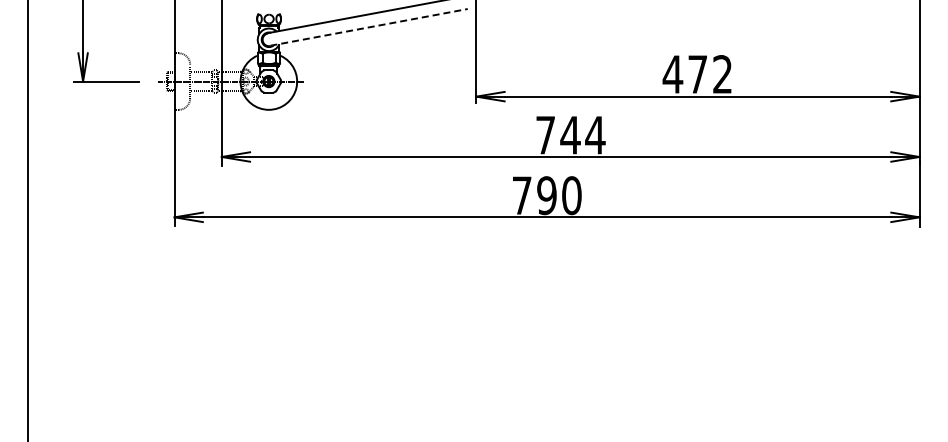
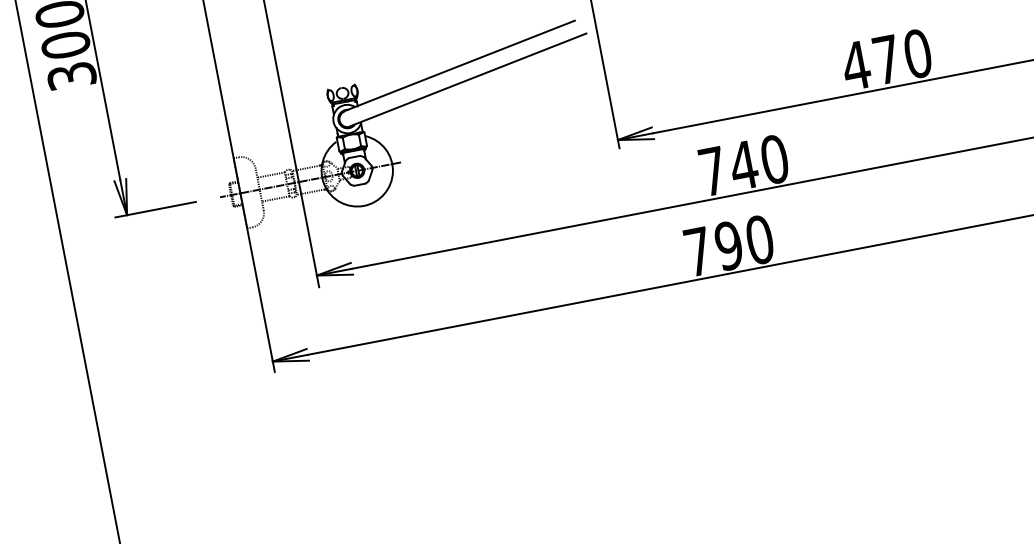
line: (369, 27) -> (469, 79), dashed -> solid
text: (722, 74) -> (917, 53), 472 -> 470
text: (595, 134) -> (774, 158), 744 -> 740

